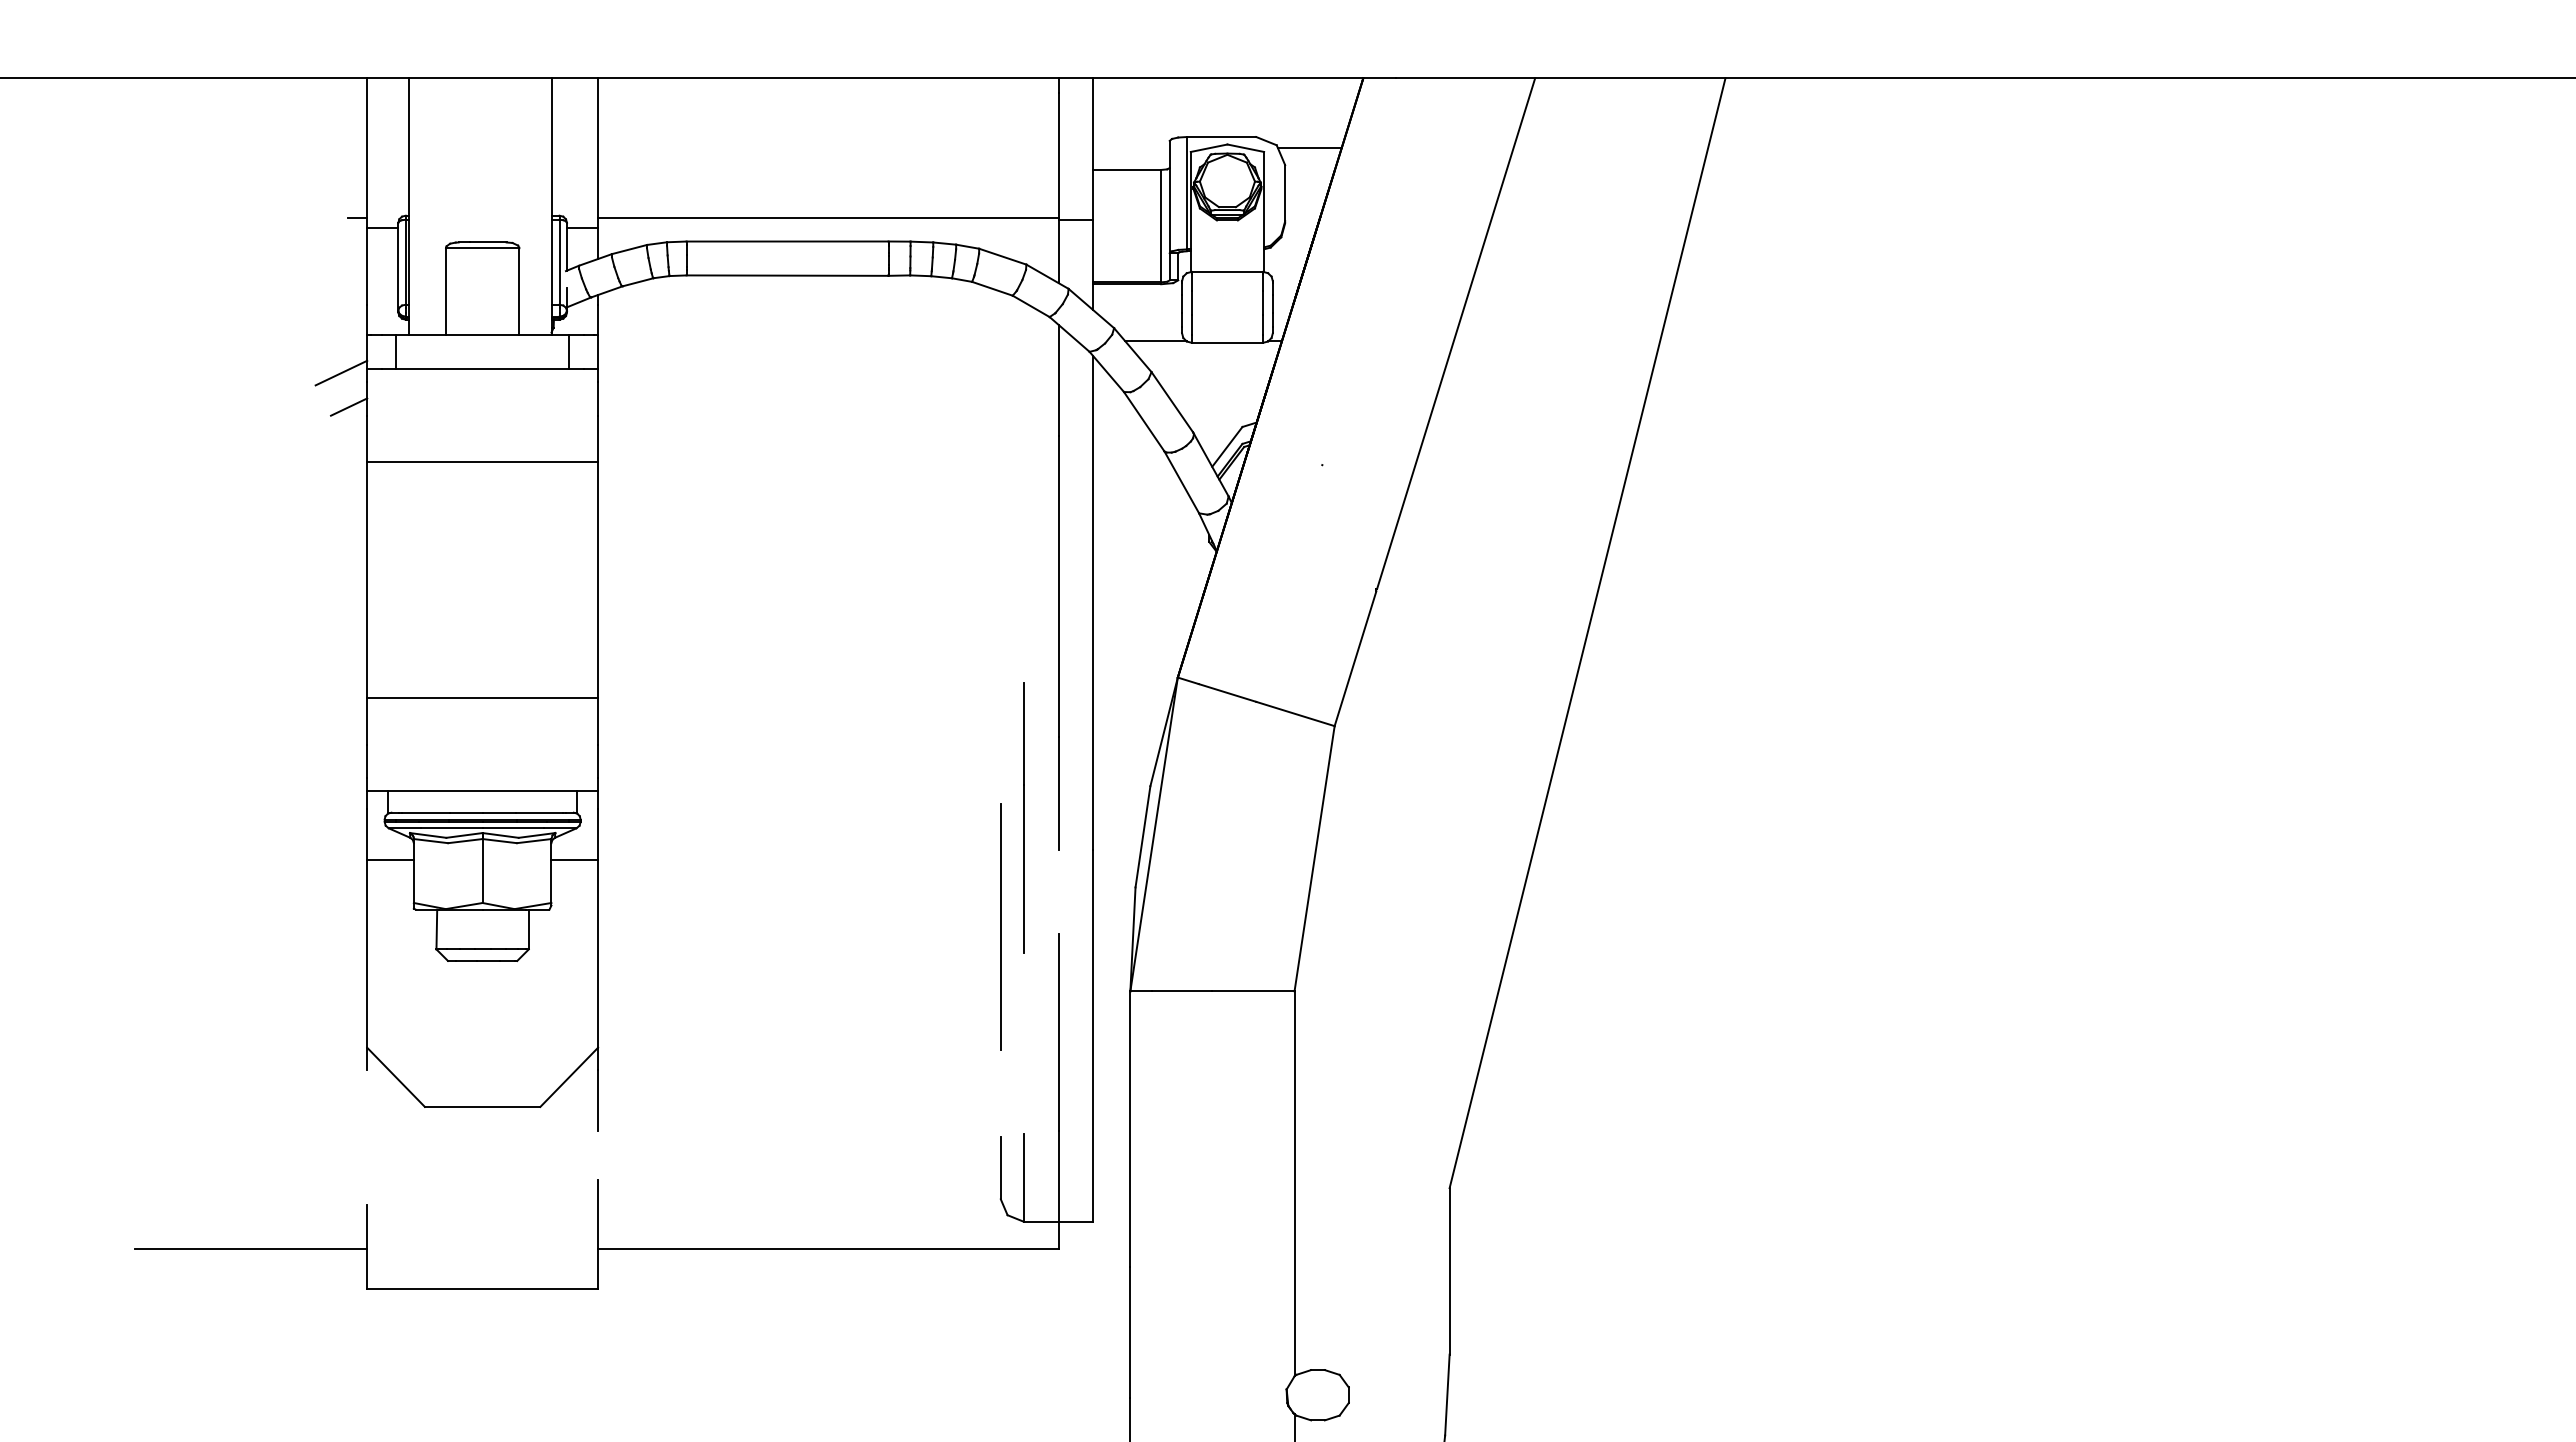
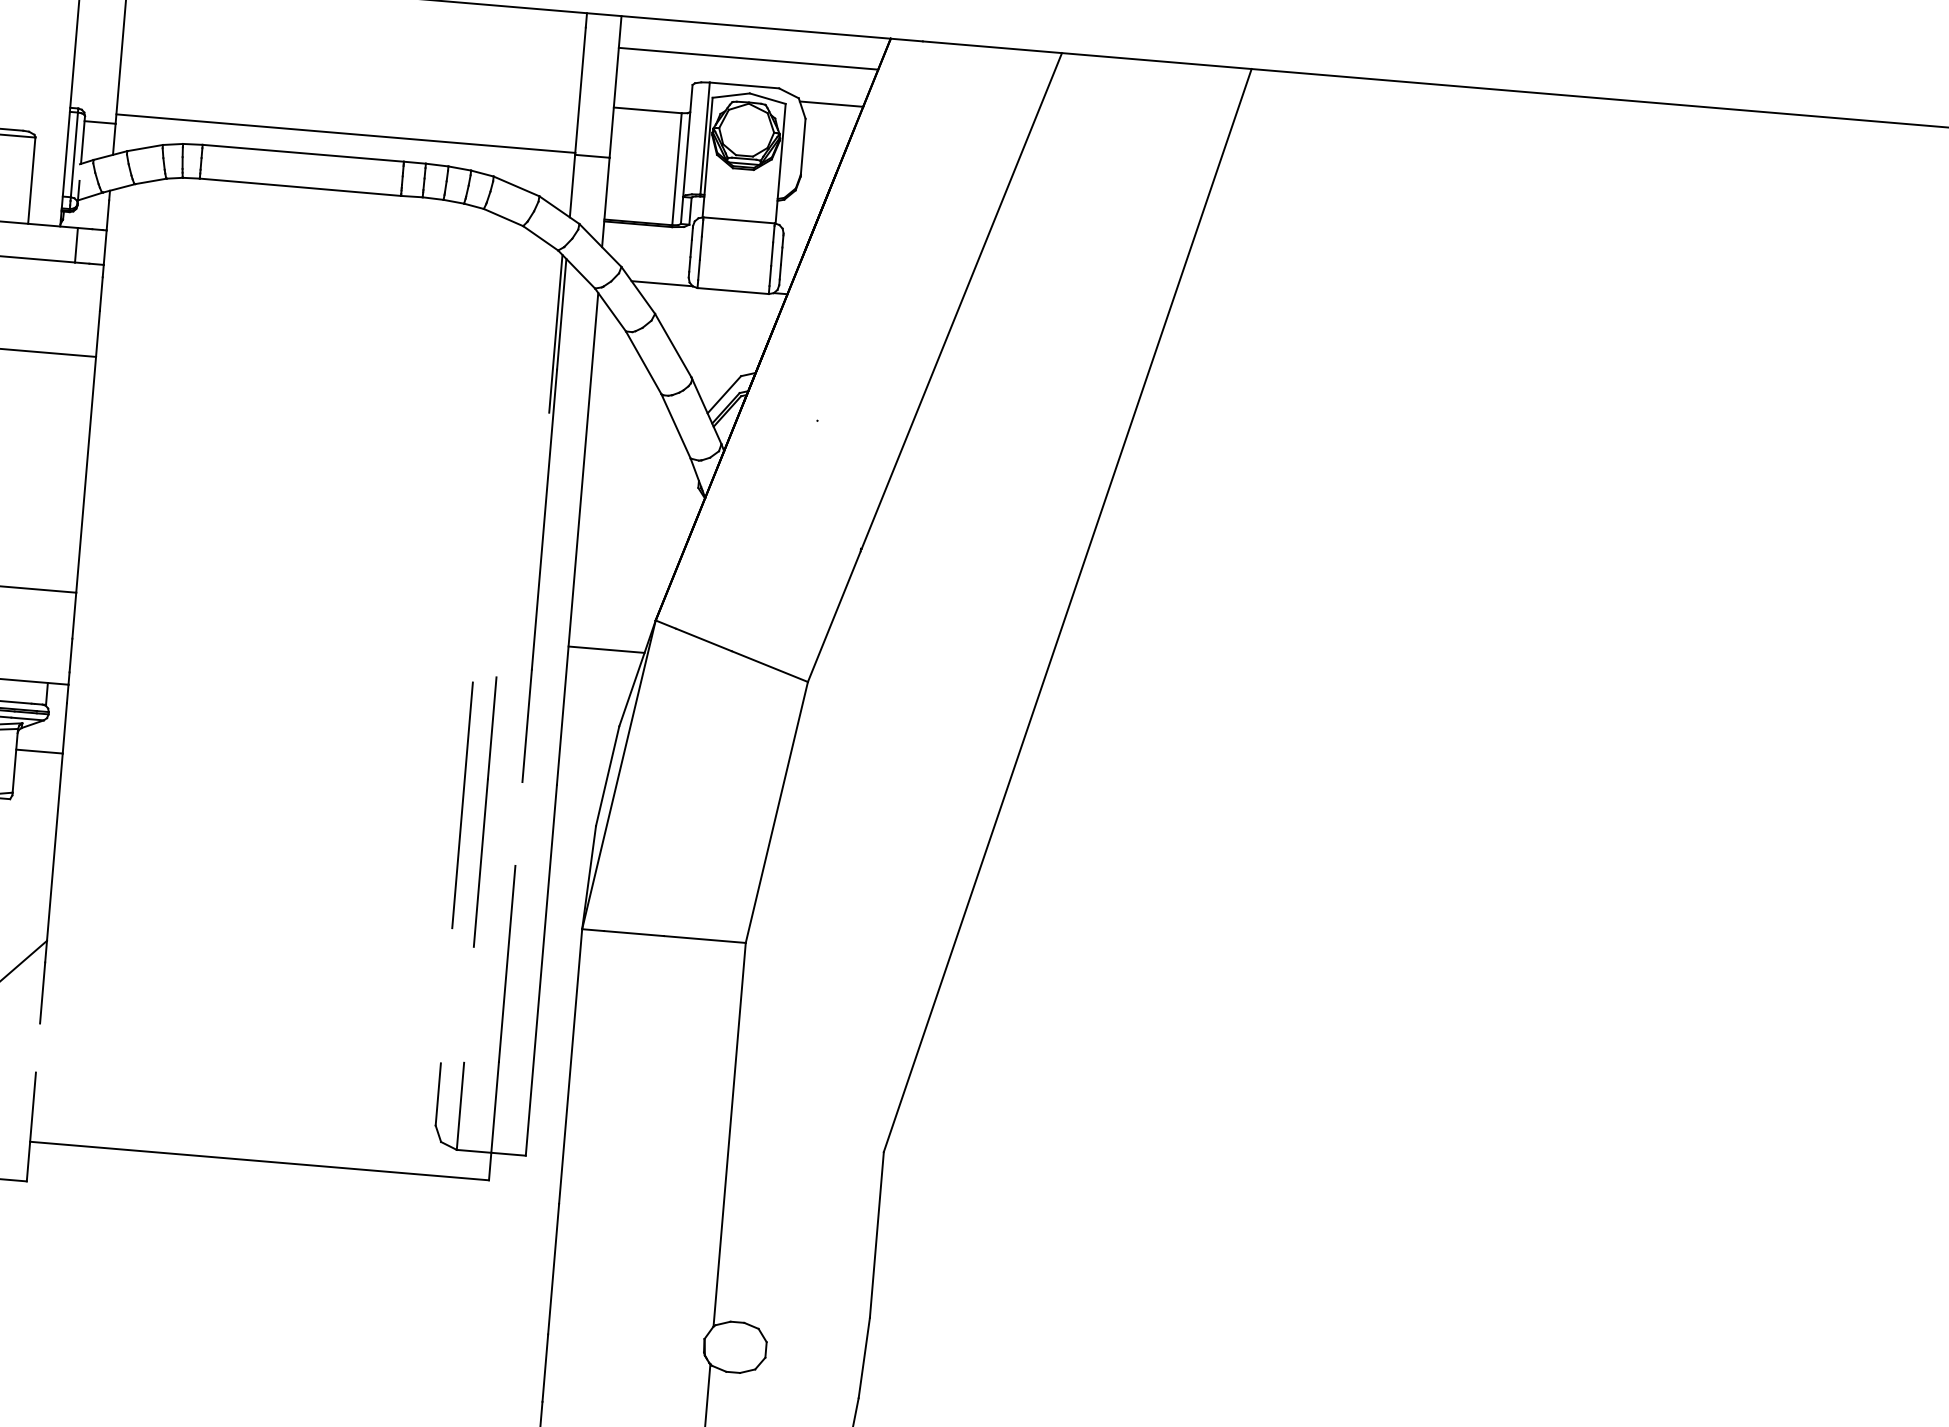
line: (1223, 110) -> (748, 59), added
line: (1054, 400) -> (556, 334), added
line: (1131, 710) -> (606, 649), added
line: (1023, 817) -> (484, 811), moved
line: (1000, 926) -> (462, 804), moved

